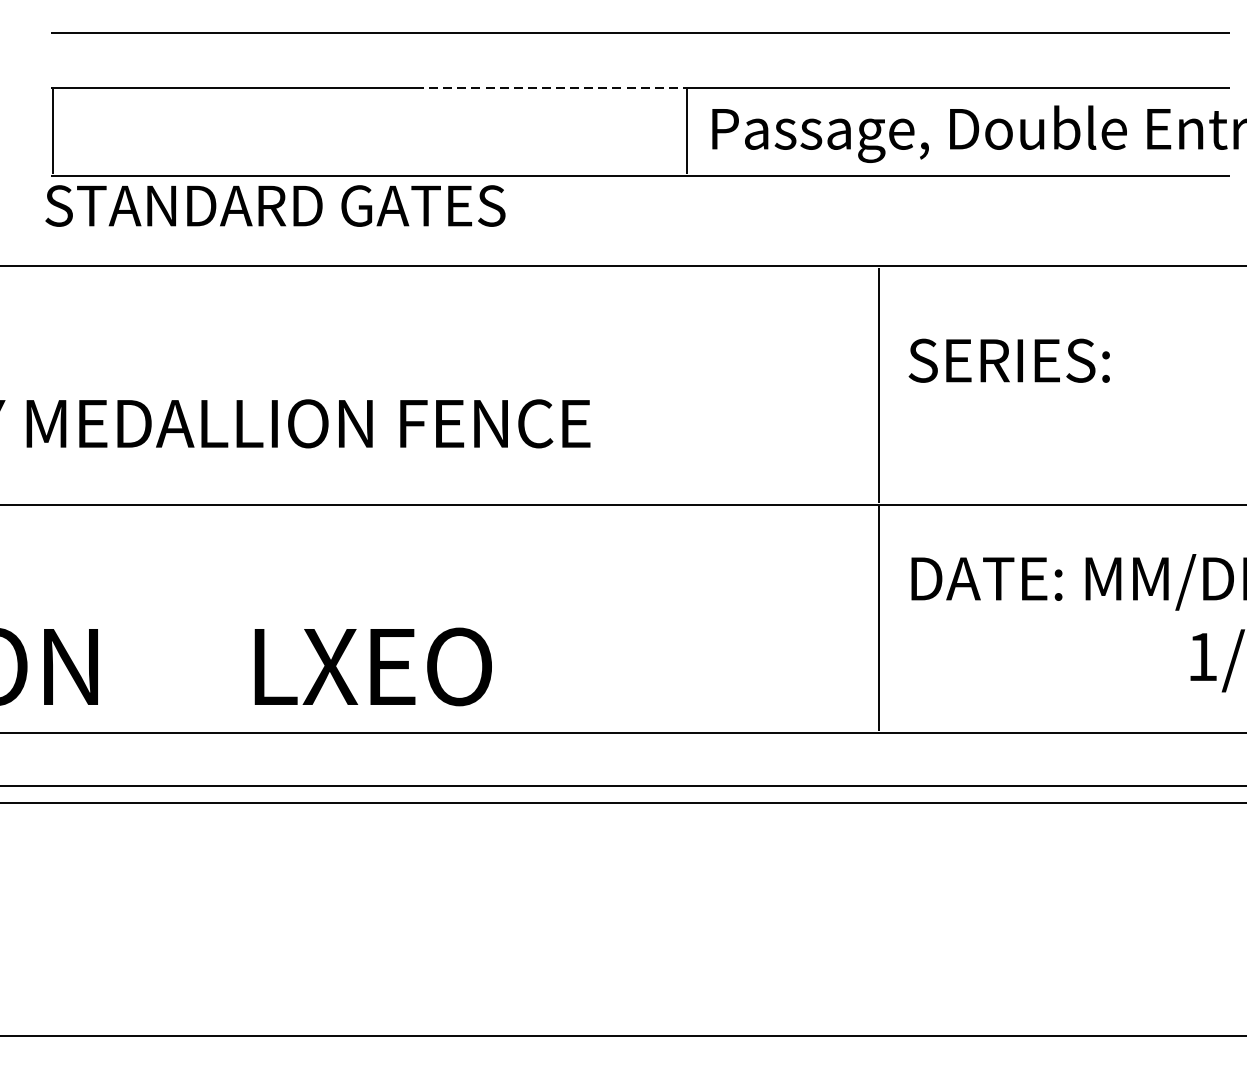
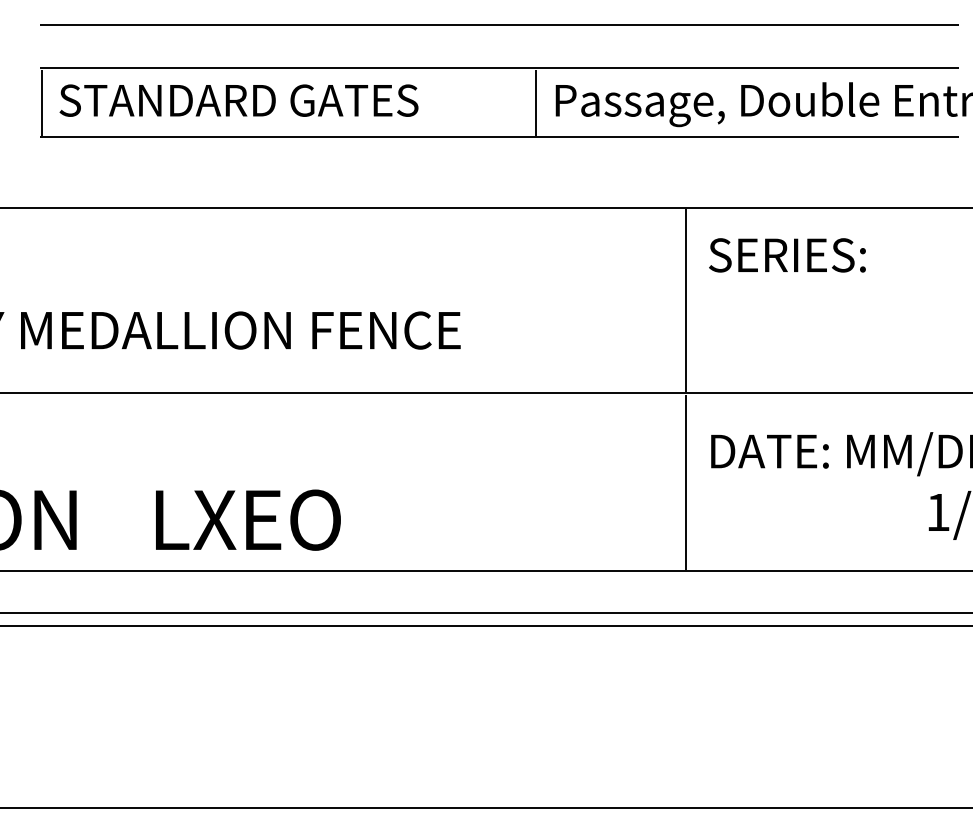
line: (550, 87) -> (429, 68), dashed -> solid
text: (274, 205) -> (238, 100), moved
text: (1009, 360) -> (787, 255), moved
text: (373, 666) -> (248, 519), moved

